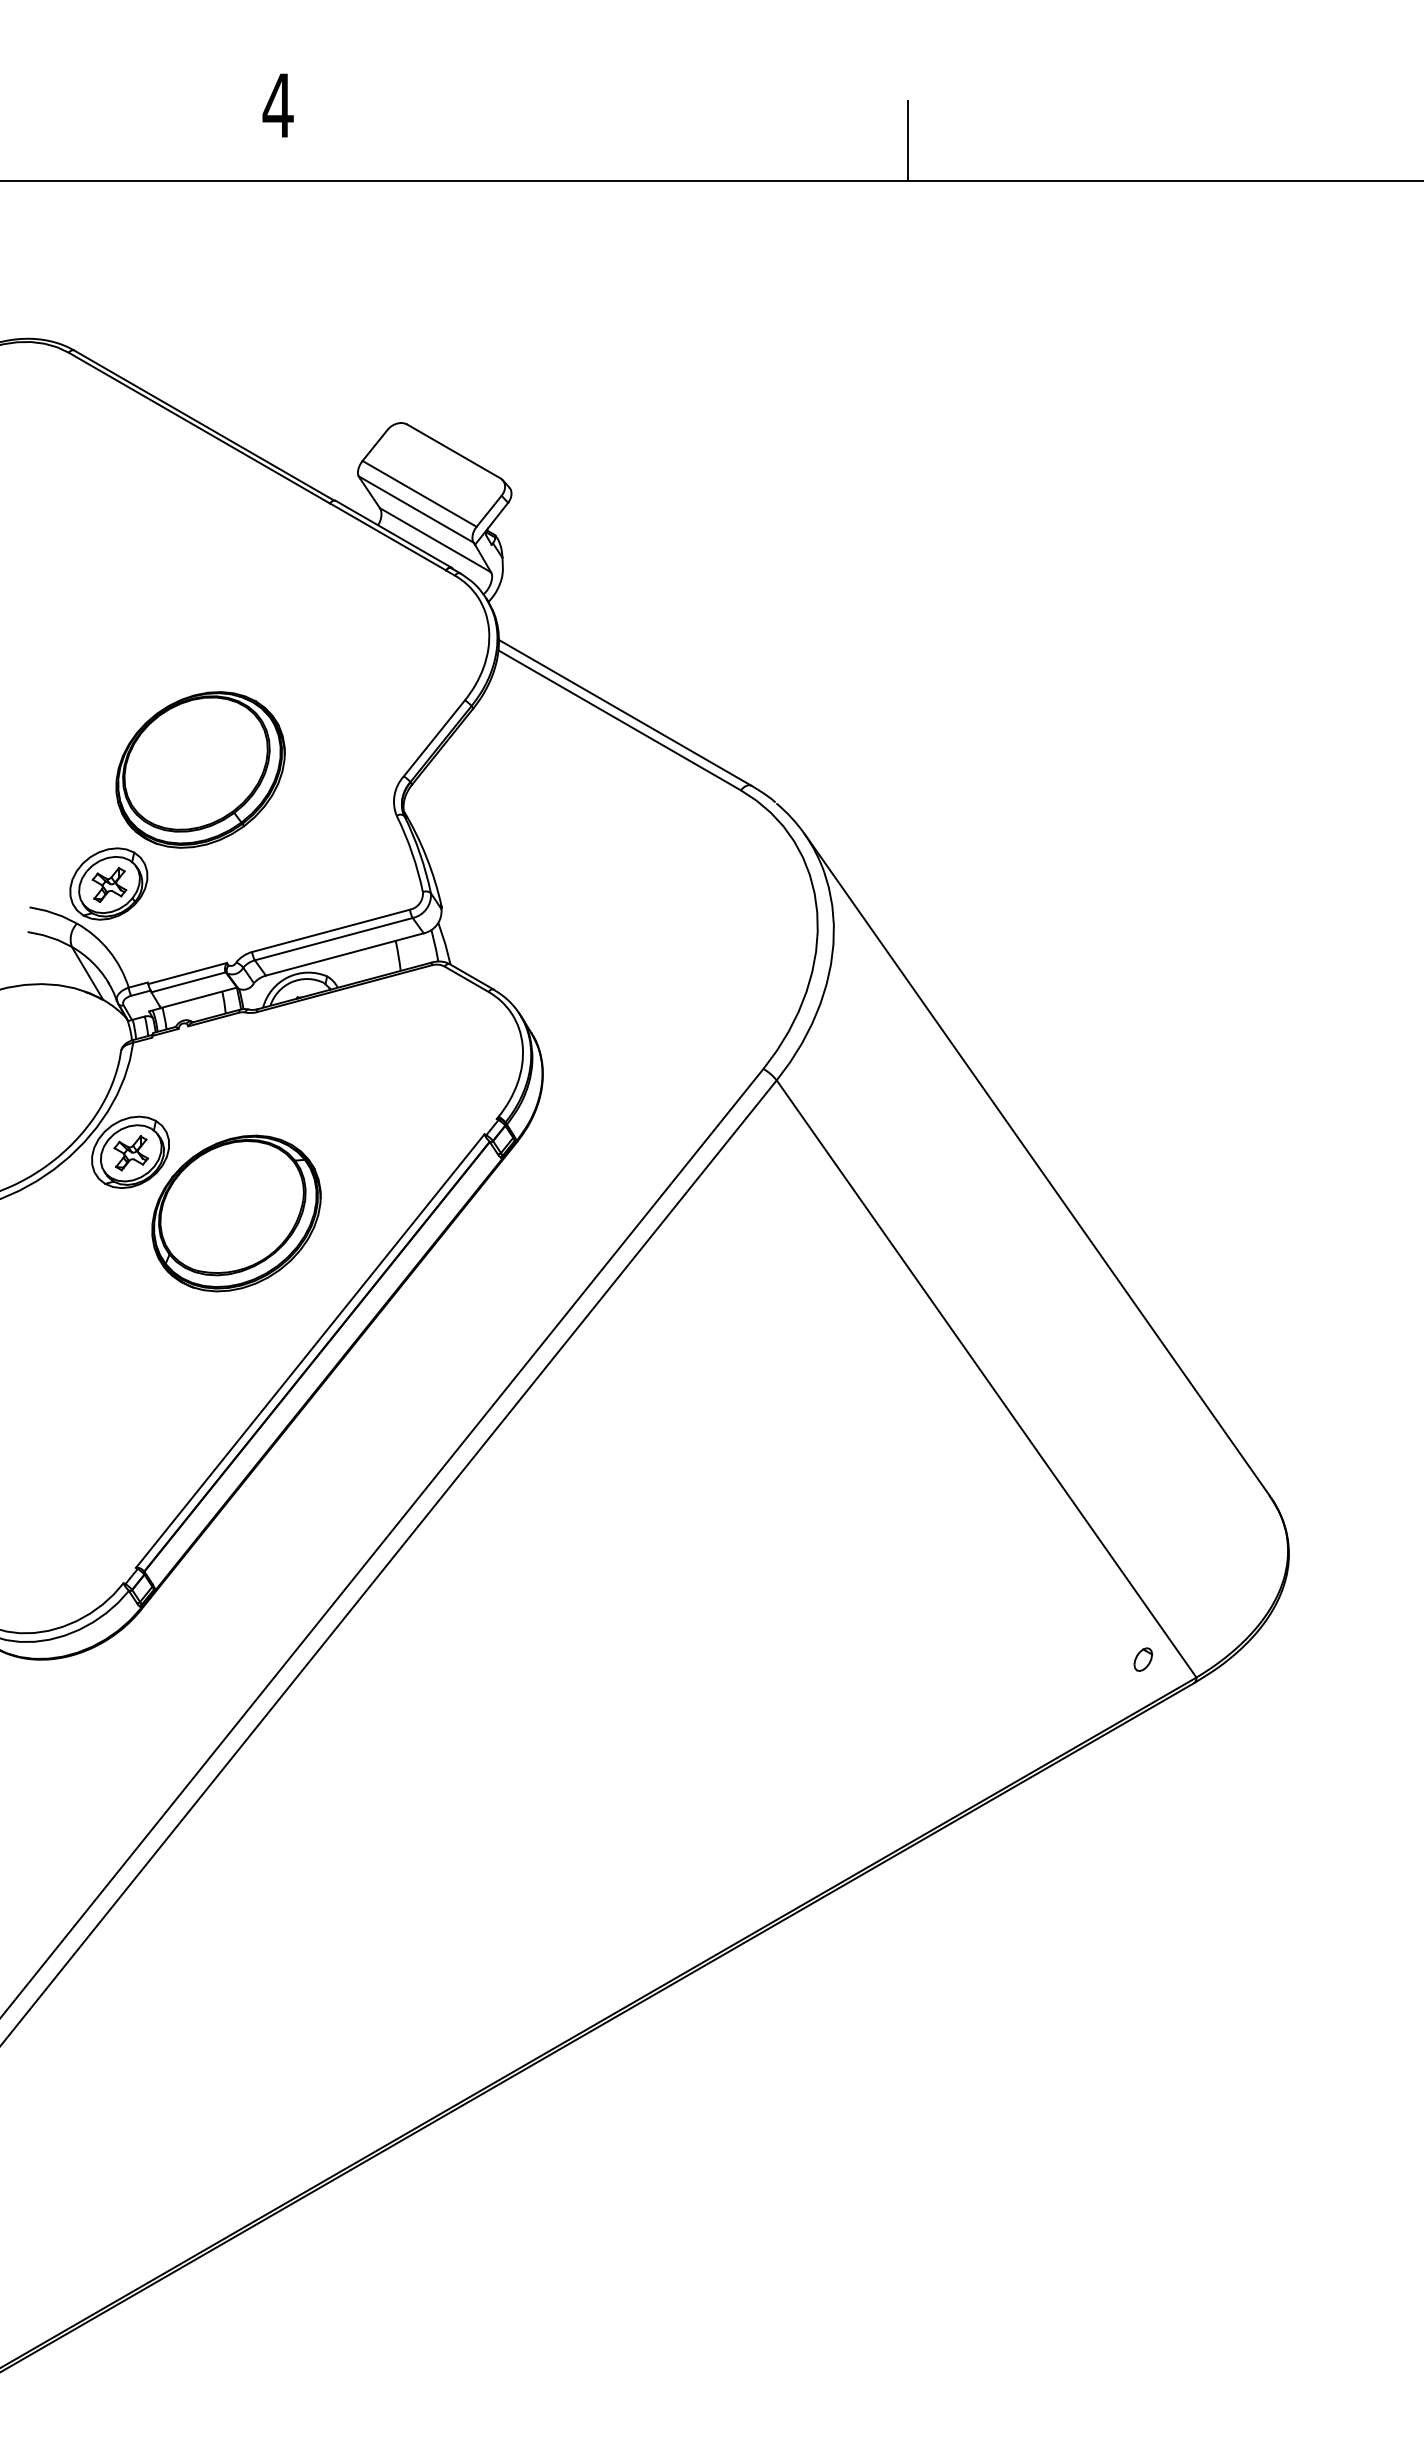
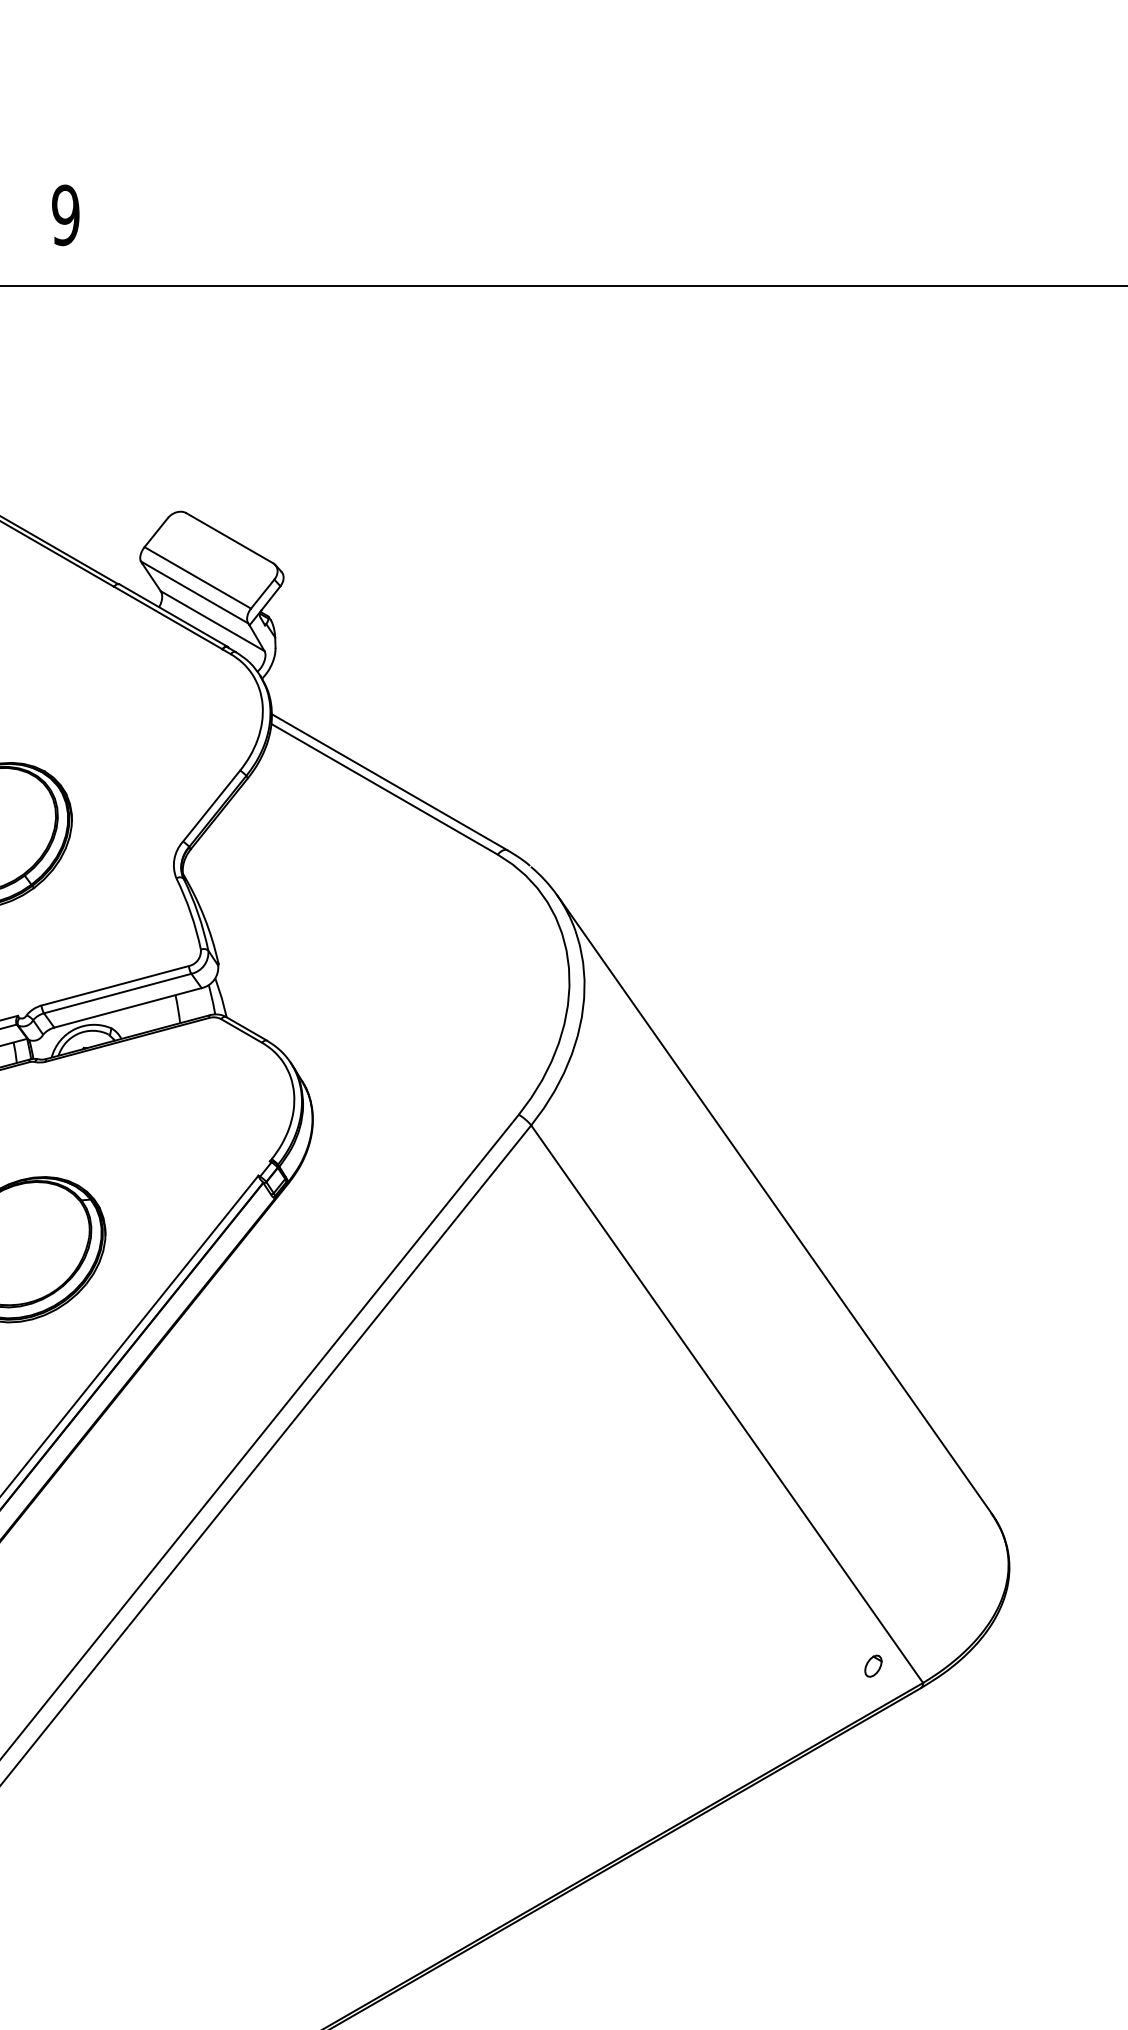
text: (277, 105) -> (65, 215), 4 -> 9
line: (907, 140) -> (653, 247), removed

